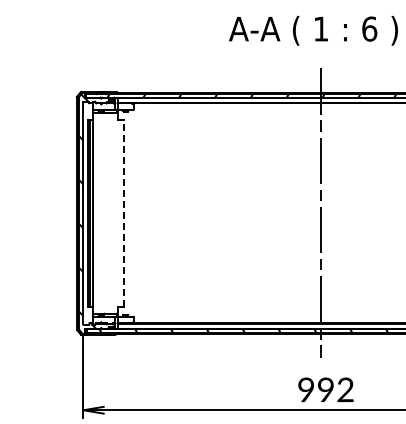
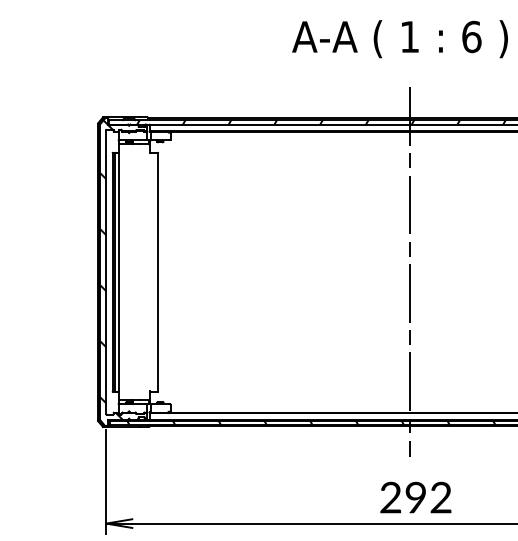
line: (124, 212) -> (158, 271), dashed -> solid
text: (306, 390) -> (391, 498), 992 -> 292

